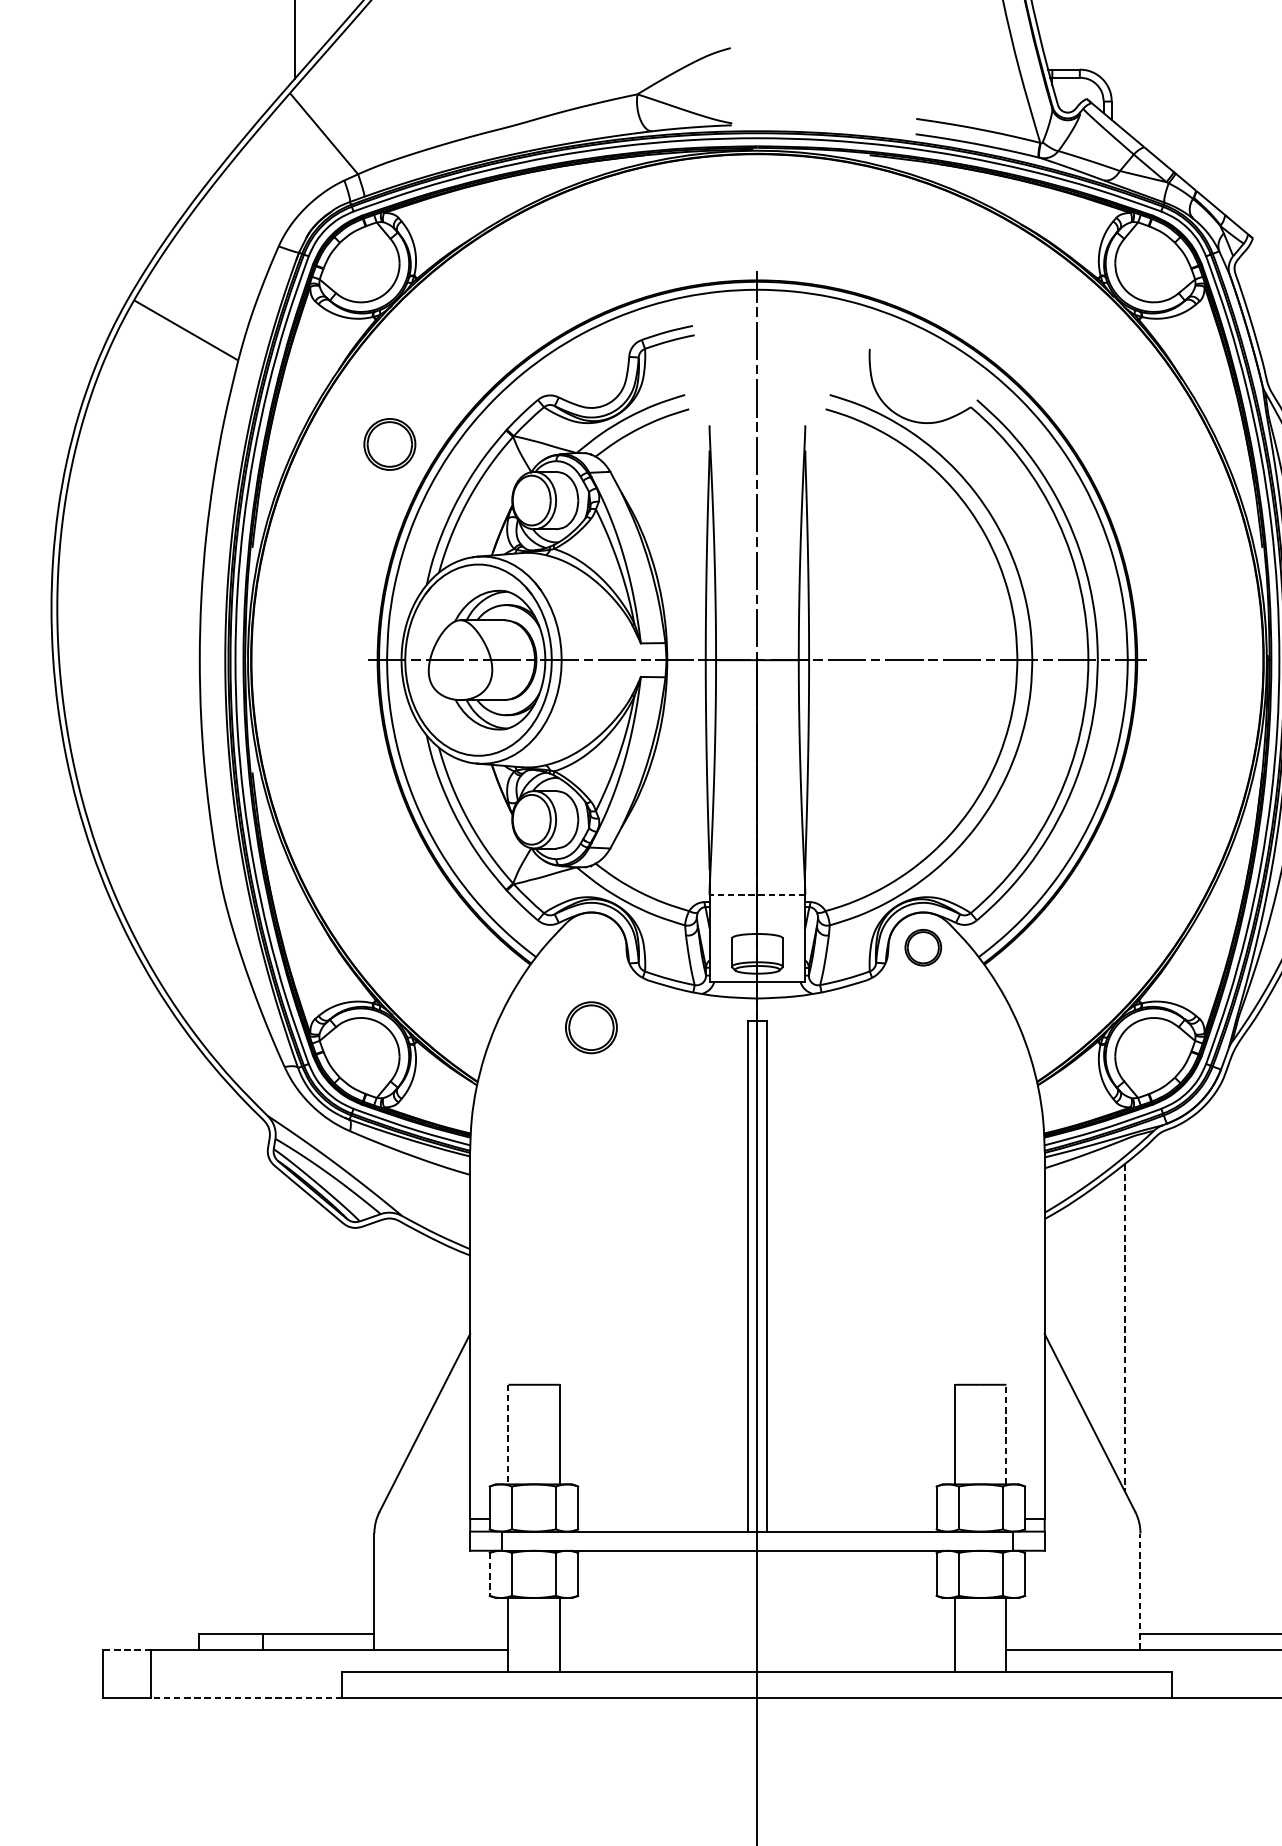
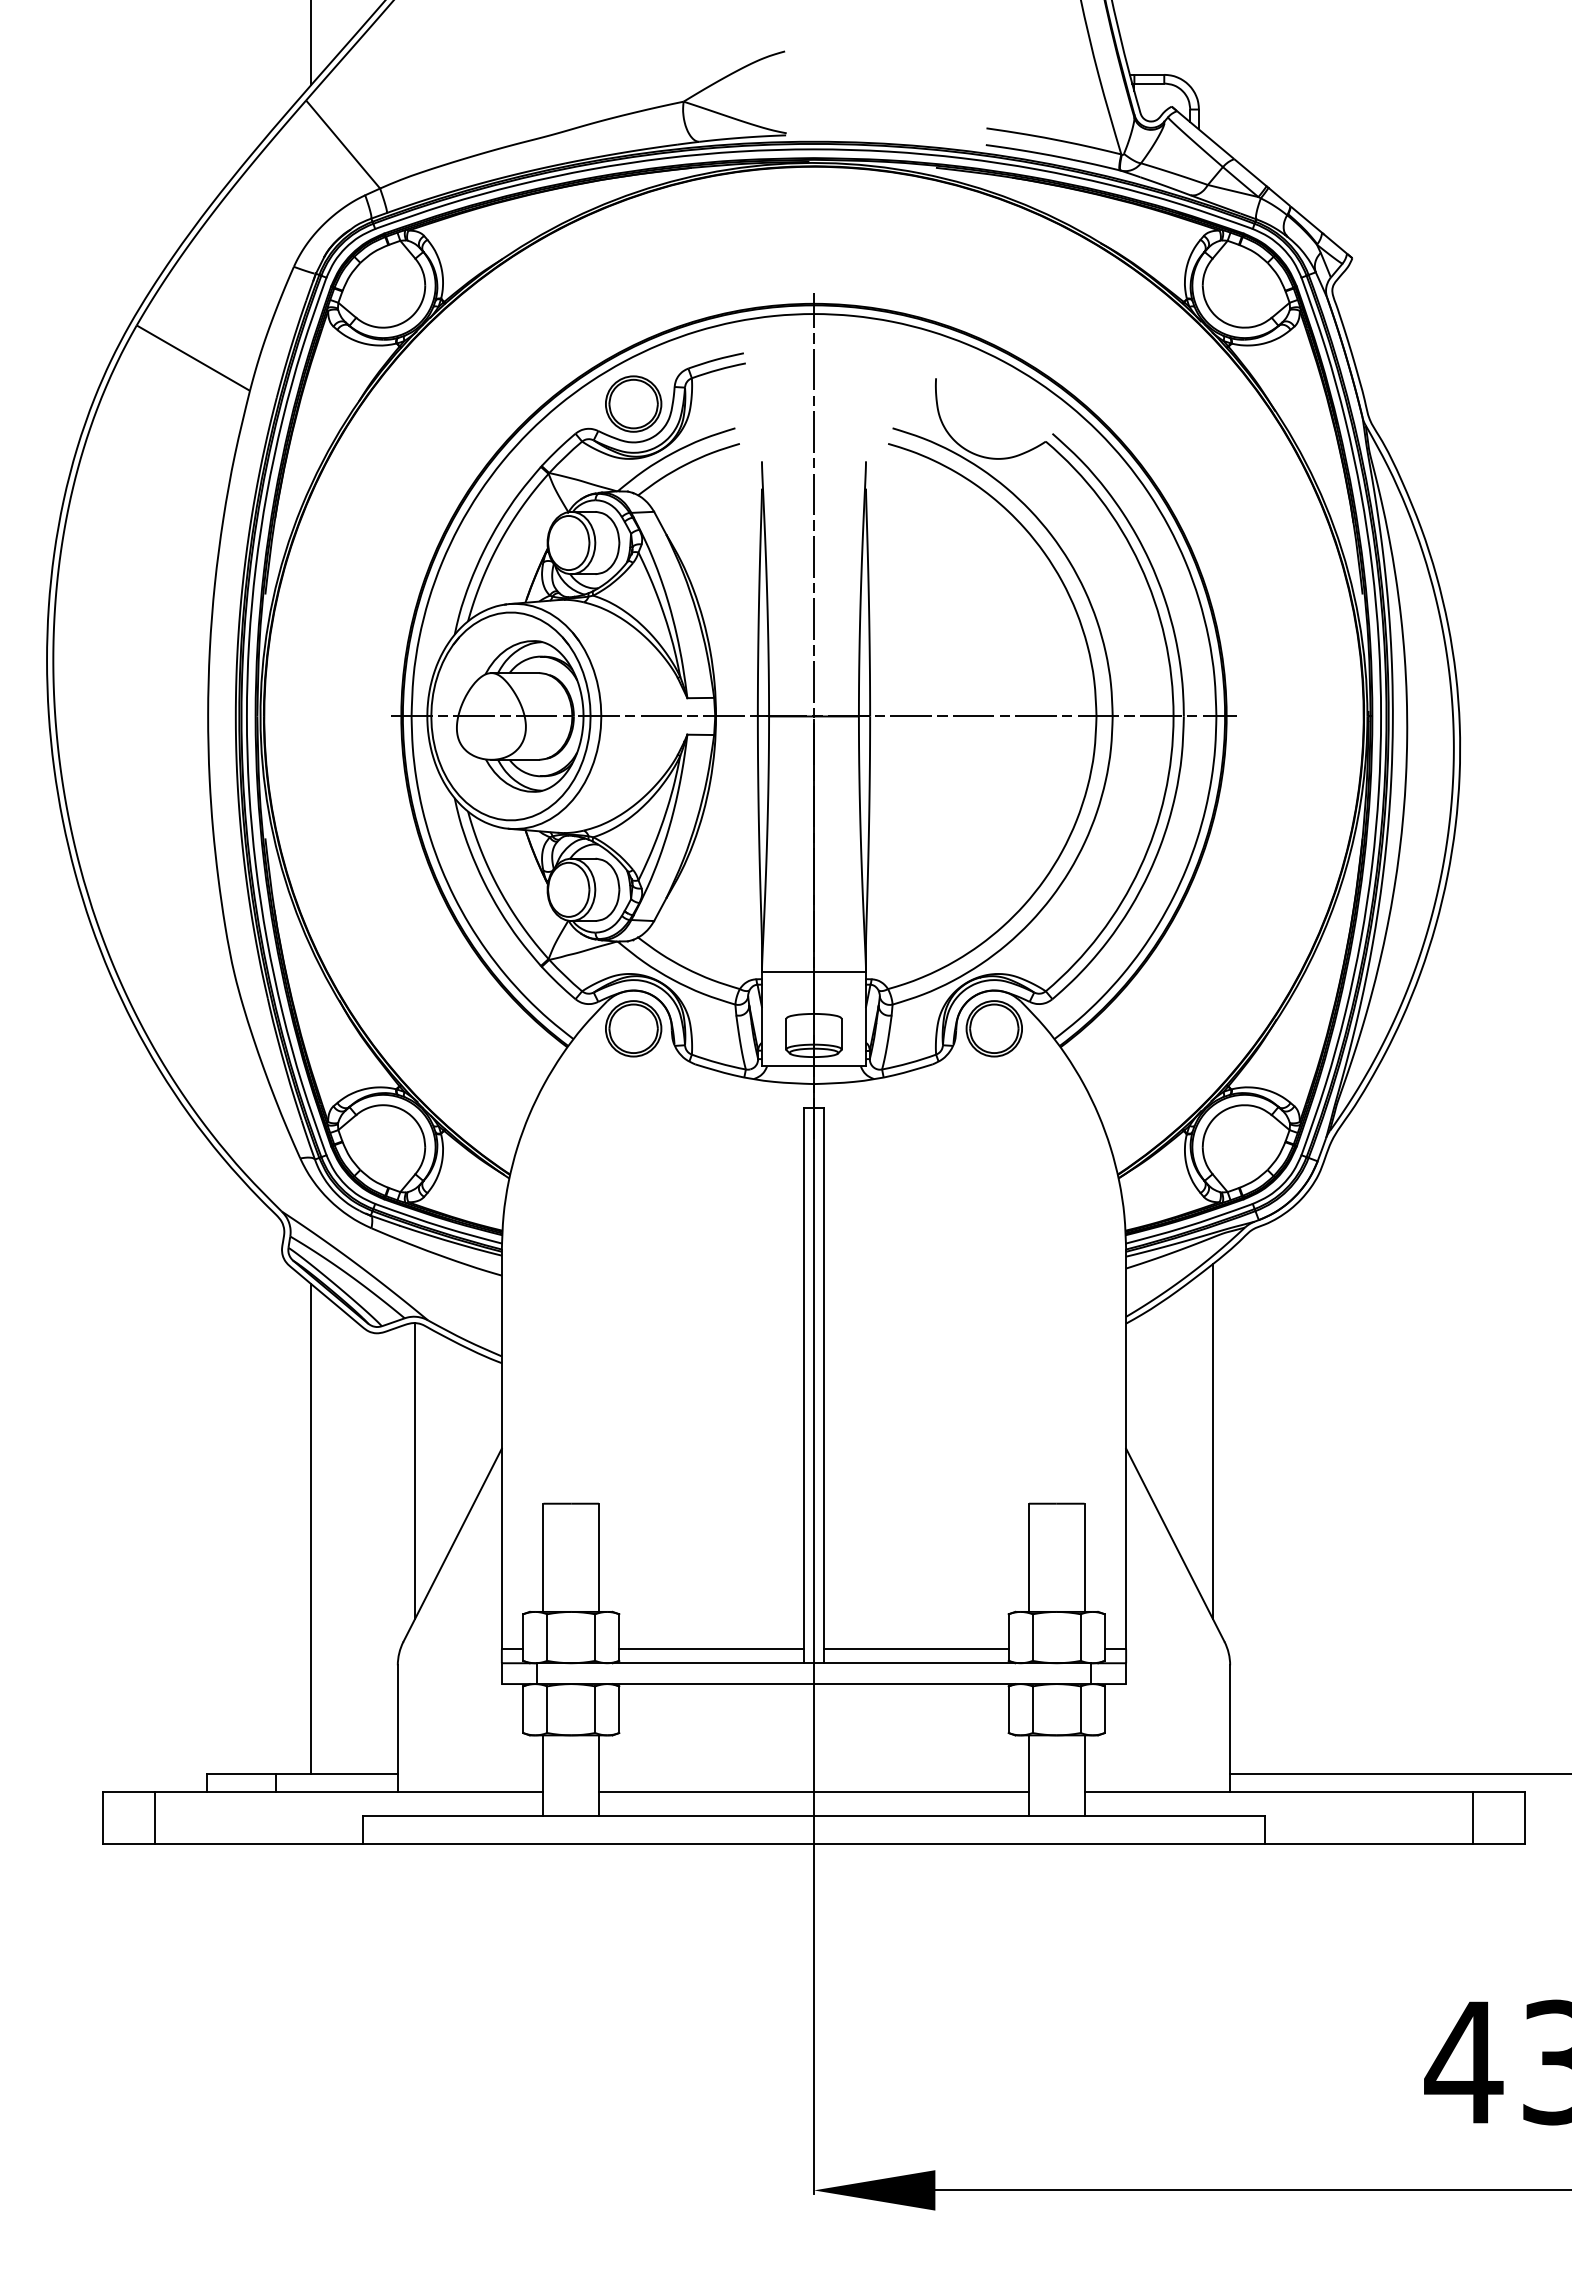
part: (389, 443) -> (633, 403), moved
line: (756, 894) -> (813, 971), dashed -> solid
part: (922, 947) -> (993, 1028), size x1.43
part: (591, 1027) -> (633, 1028), moved
line: (1124, 1327) -> (1212, 1441), dashed -> solid
line: (390, 1354) -> (415, 1470), added
line: (294, 1407) -> (311, 1528), added
line: (1006, 1434) -> (1084, 1557), dashed -> solid
line: (508, 1435) -> (543, 1558), dashed -> solid
line: (663, 1518) -> (711, 1649), added
line: (851, 1518) -> (916, 1649), added
line: (490, 1575) -> (523, 1710), dashed -> solid
line: (1140, 1590) -> (1230, 1727), dashed -> solid
line: (126, 1649) -> (128, 1791), dashed -> solid
line: (756, 1649) -> (813, 1791), added
line: (246, 1697) -> (258, 1843), dashed -> solid

